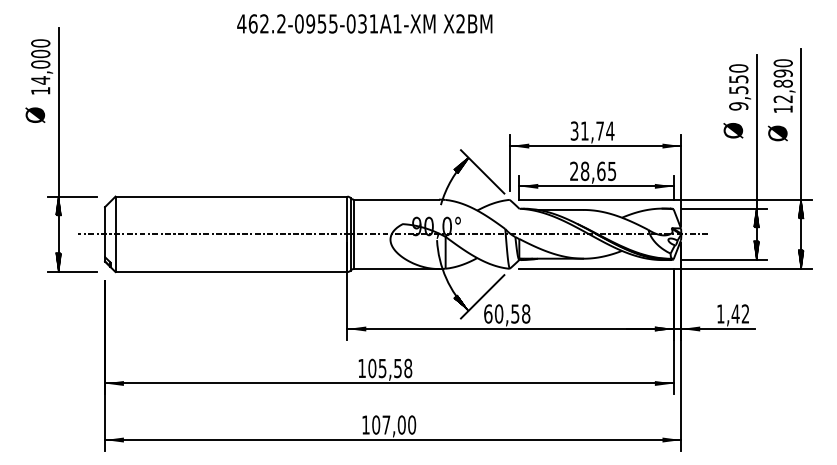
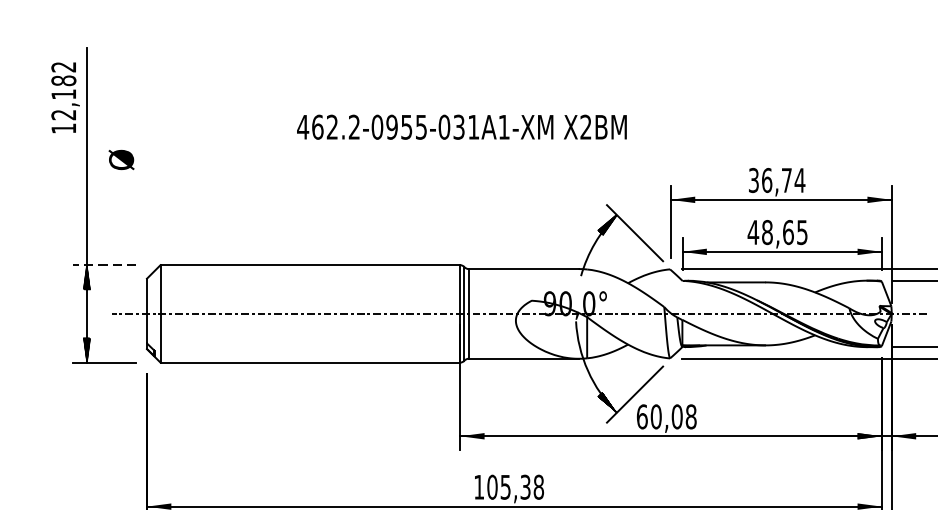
text: (364, 23) -> (461, 126), moved
text: (40, 61) -> (63, 90), 14,000 -> 12,182
text: (35, 114) -> (121, 159), moved
text: (584, 130) -> (766, 179), 31,74 -> 36,74
text: (573, 170) -> (752, 231), 28,65 -> 48,65
line: (71, 196) -> (103, 265), solid -> dashed
text: (515, 313) -> (677, 416), 60,58 -> 60,08
text: (397, 367) -> (524, 486), 105,58 -> 105,38

